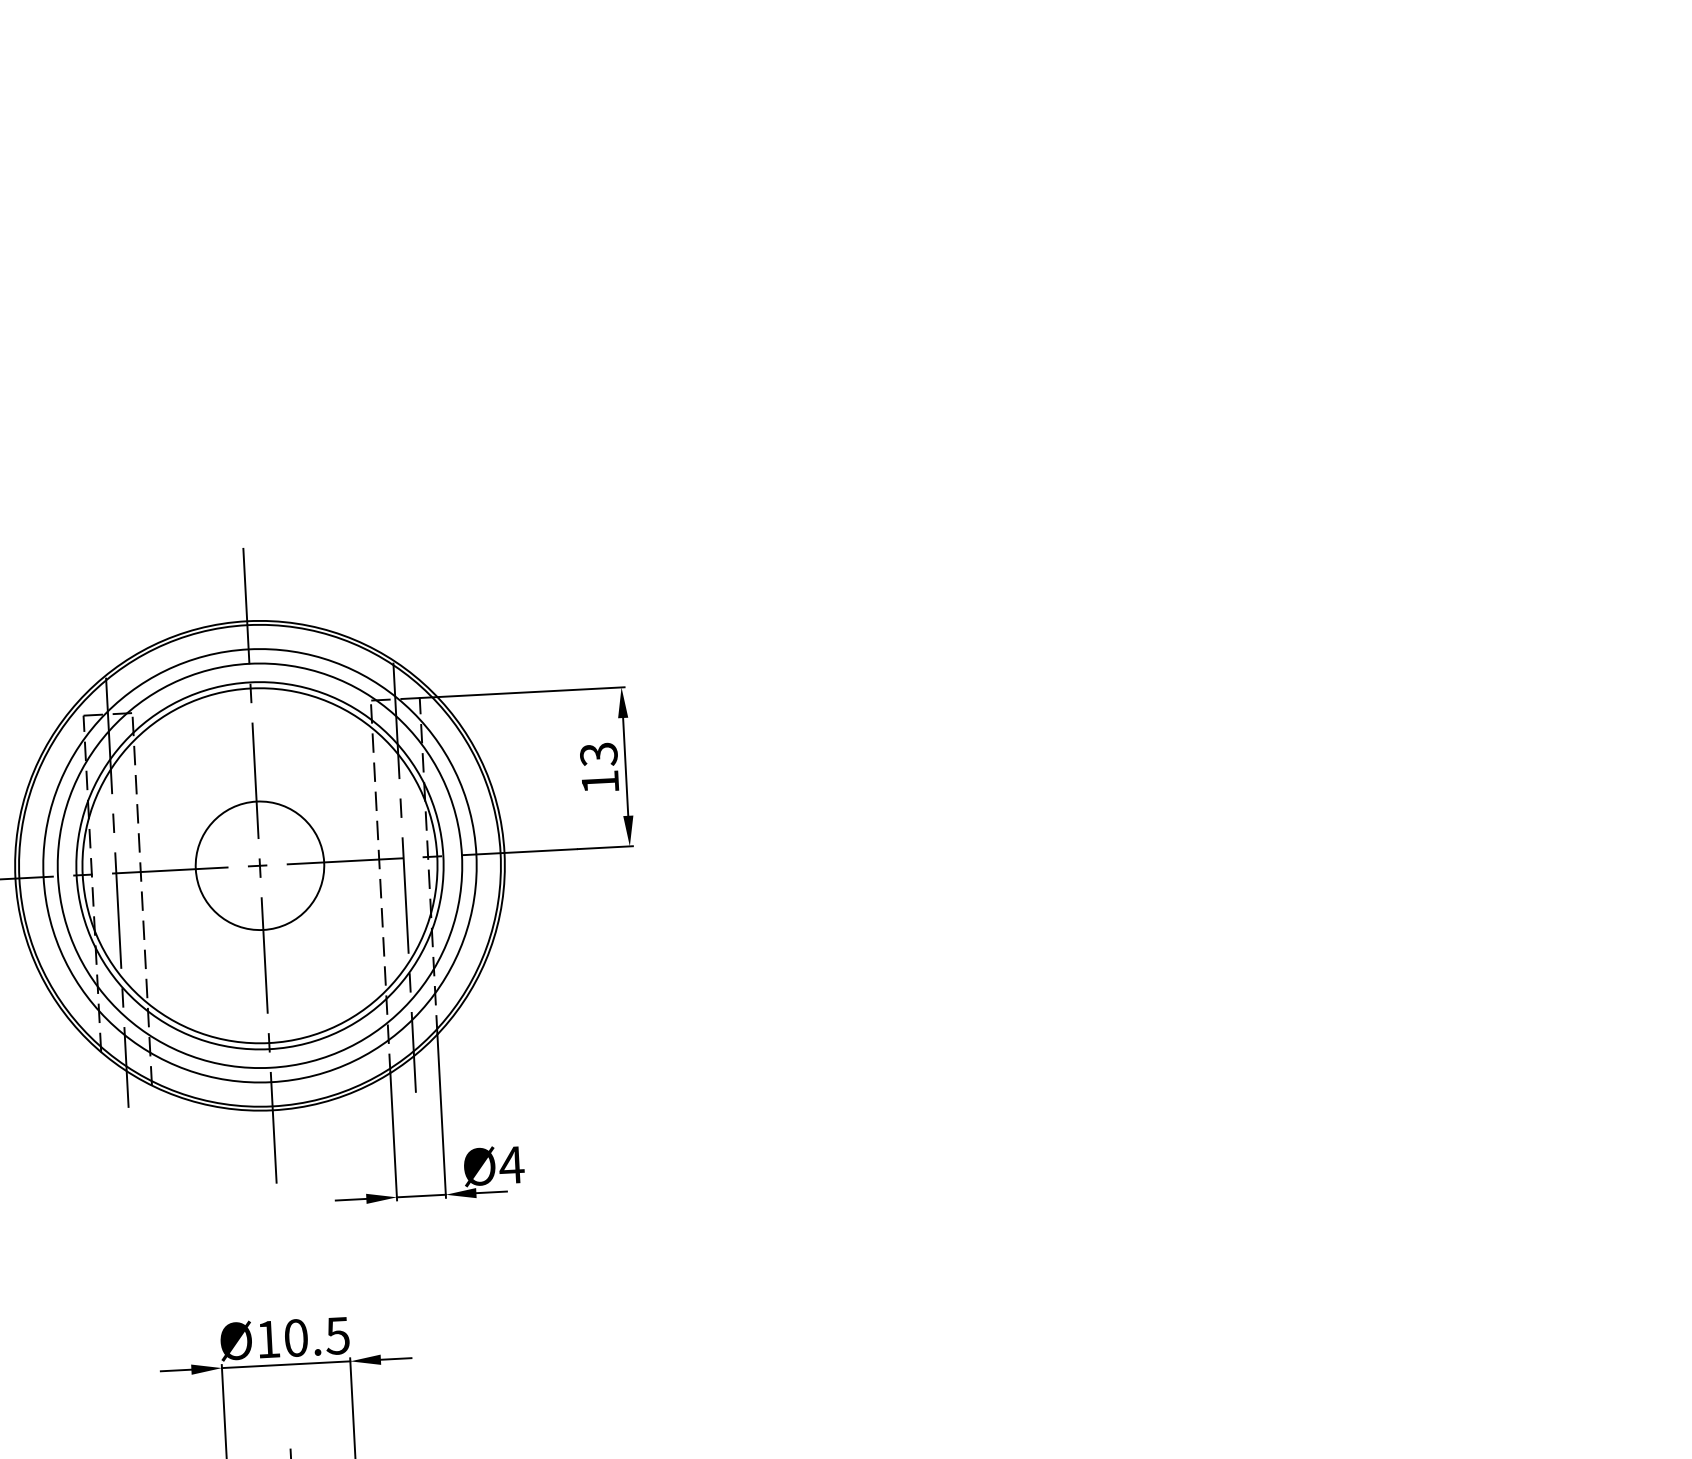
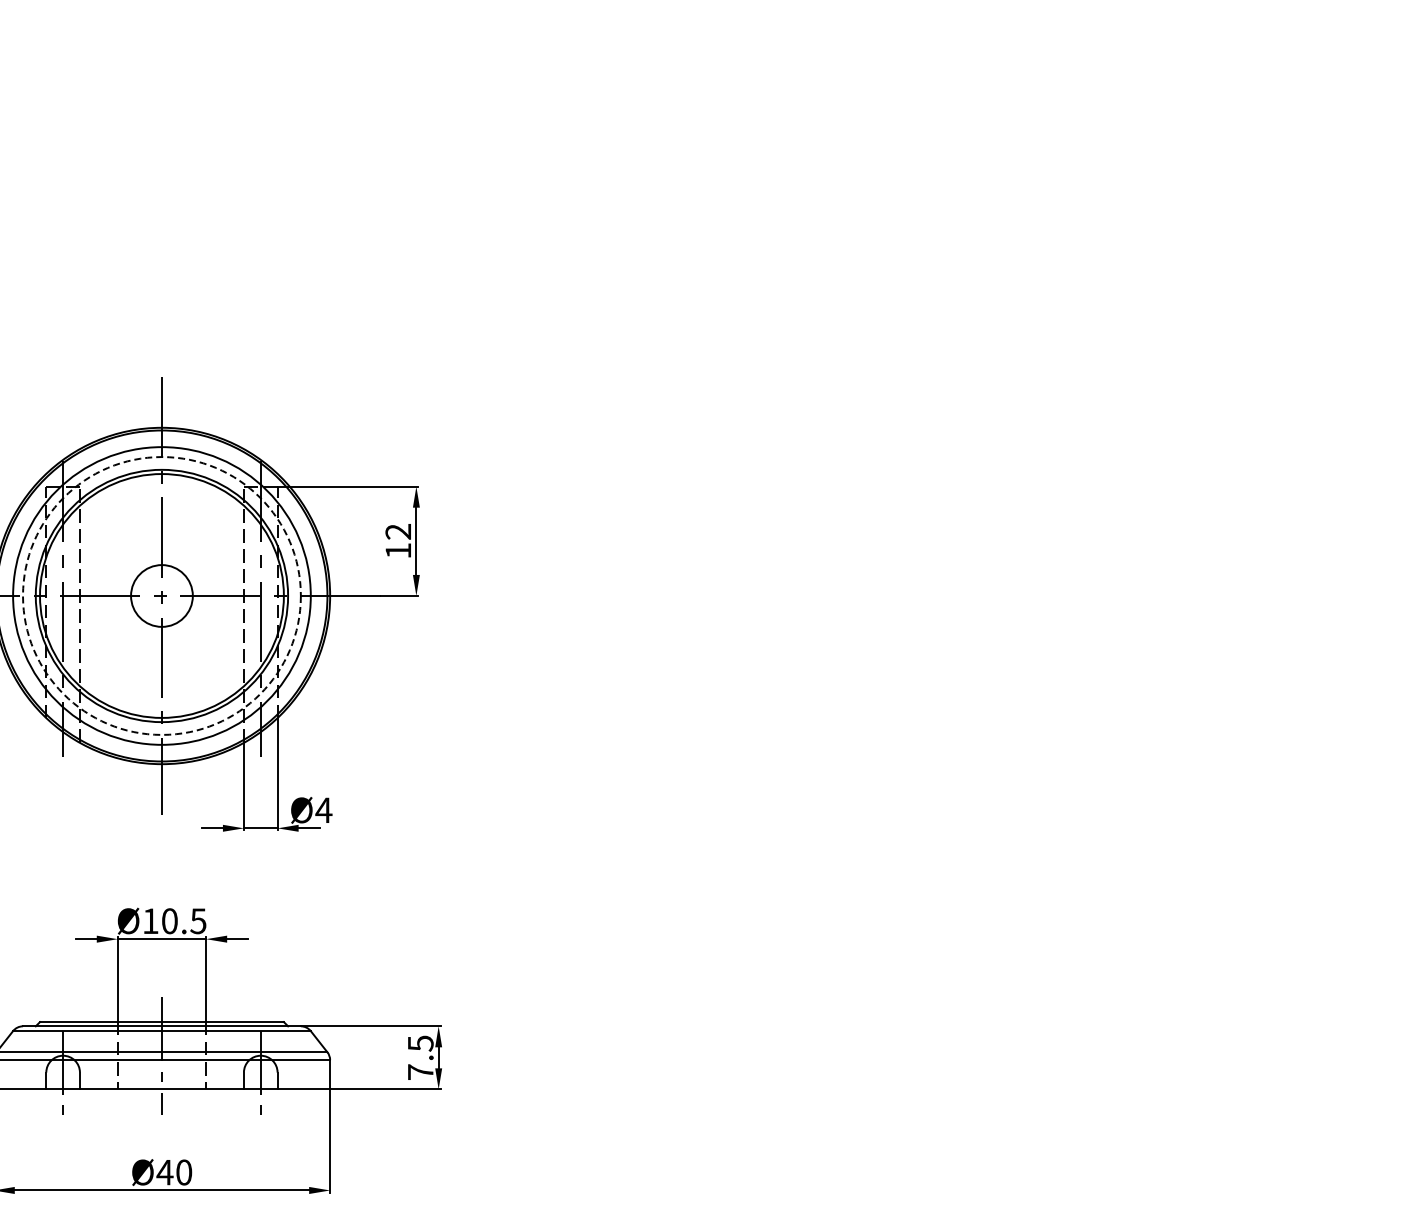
text: (598, 754) -> (398, 531), 13 -> 12
circle: (259, 865) -> (161, 595), size x0.7
circle: (259, 865) -> (161, 595), solid -> dashed

